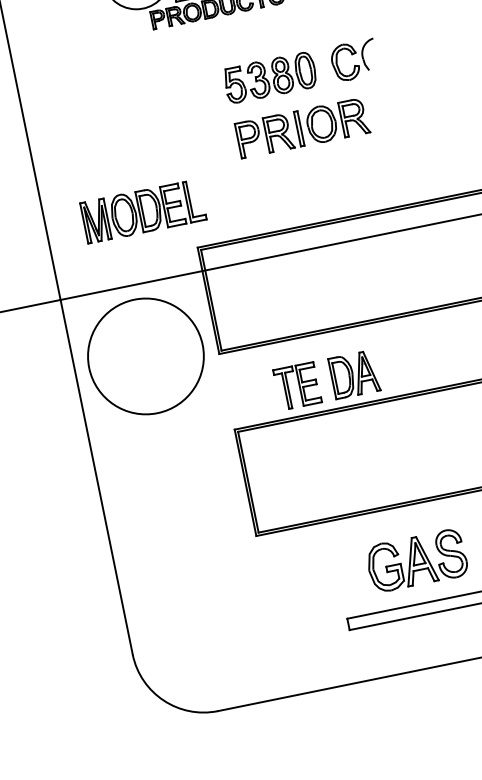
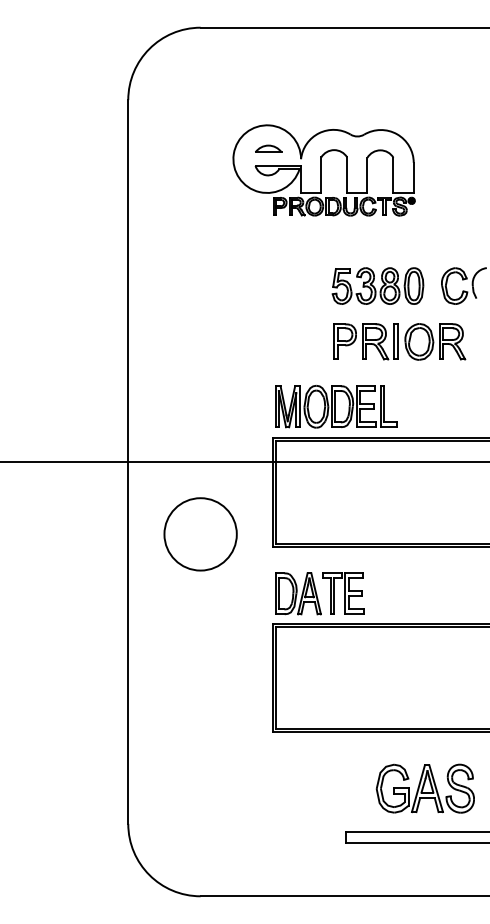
part: (143, 211) -> (336, 406), moved
circle: (145, 356) -> (200, 534), size x0.62
part: (354, 374) -> (298, 593), moved

